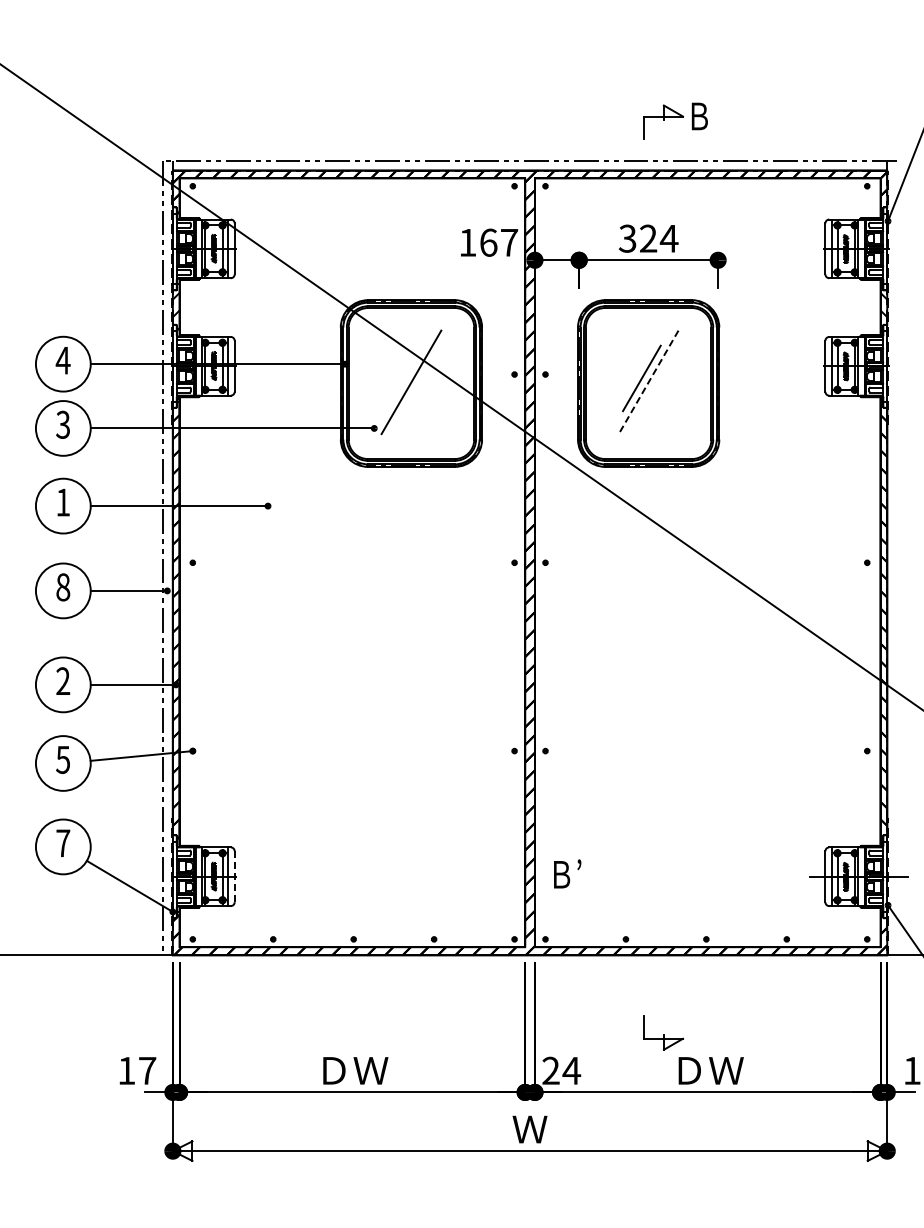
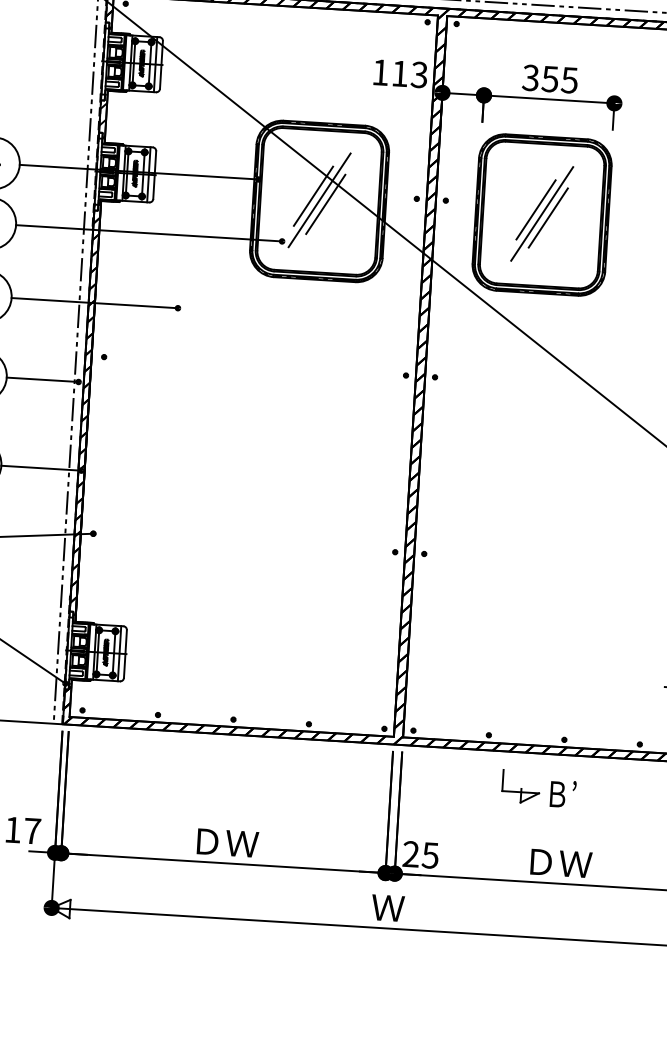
text: (658, 238) -> (559, 79), 324 -> 355
text: (499, 242) -> (410, 74), 167 -> 113
line: (404, 378) -> (313, 196), added
line: (648, 382) -> (542, 214), dashed -> solid
line: (418, 385) -> (326, 203), added
line: (655, 385) -> (548, 217), added
text: (567, 873) -> (563, 793), moved
line: (234, 877) -> (125, 654), dashed -> solid
part: (663, 1032) -> (521, 786), moved
text: (571, 1070) -> (430, 855), 24 -> 25

